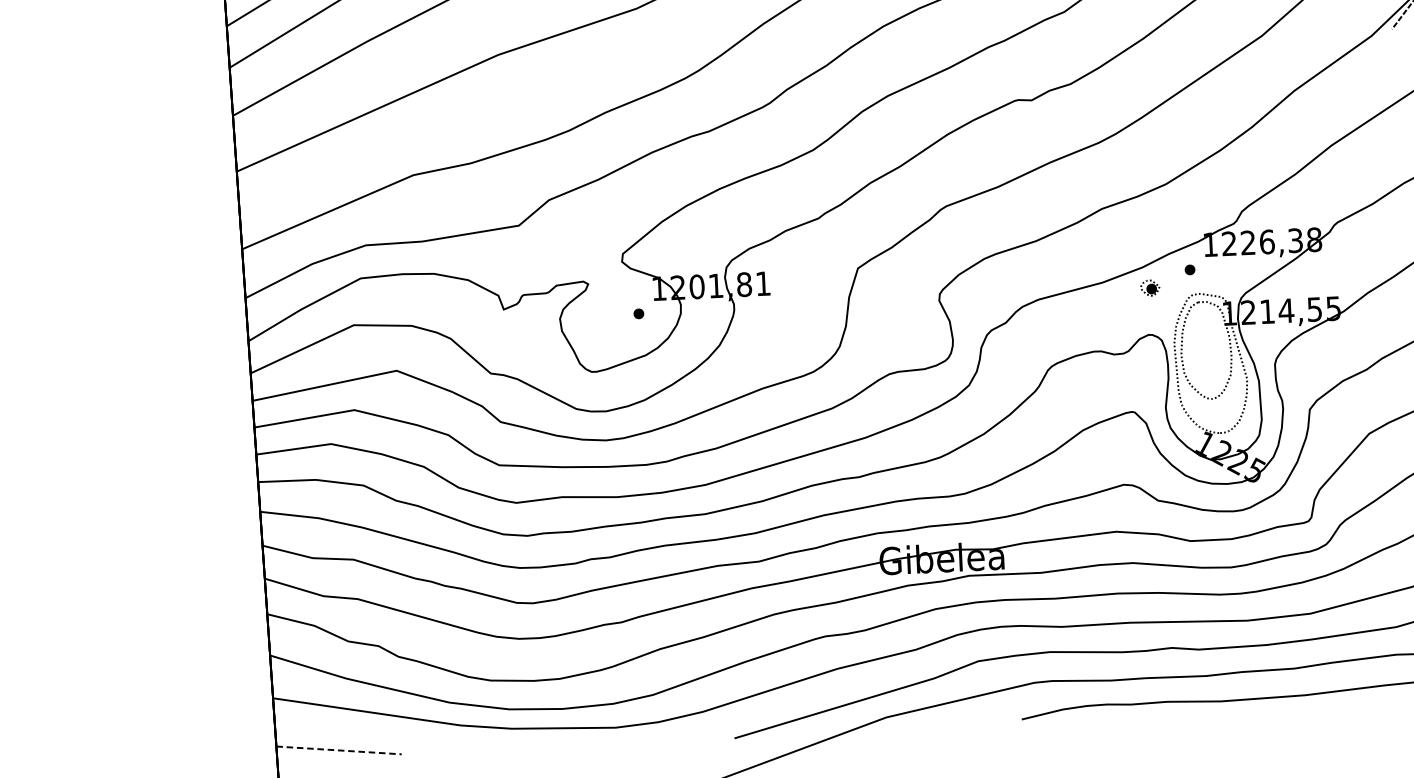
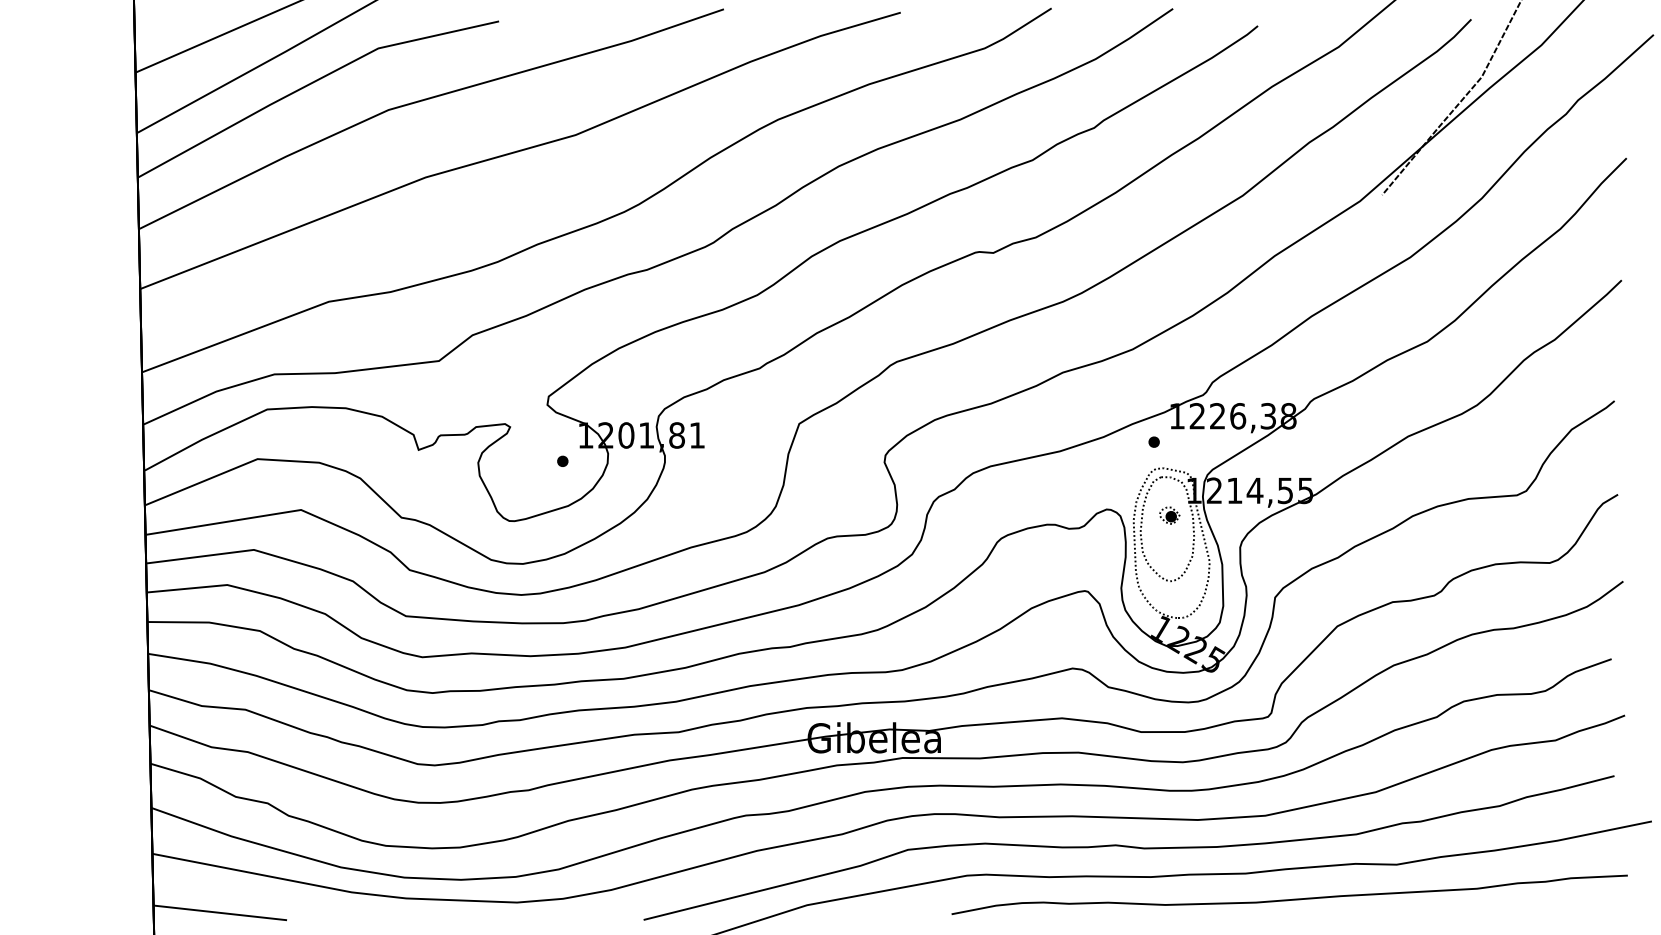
part: (1150, 288) -> (1169, 515), moved
line: (338, 750) -> (219, 912), dashed -> solid

